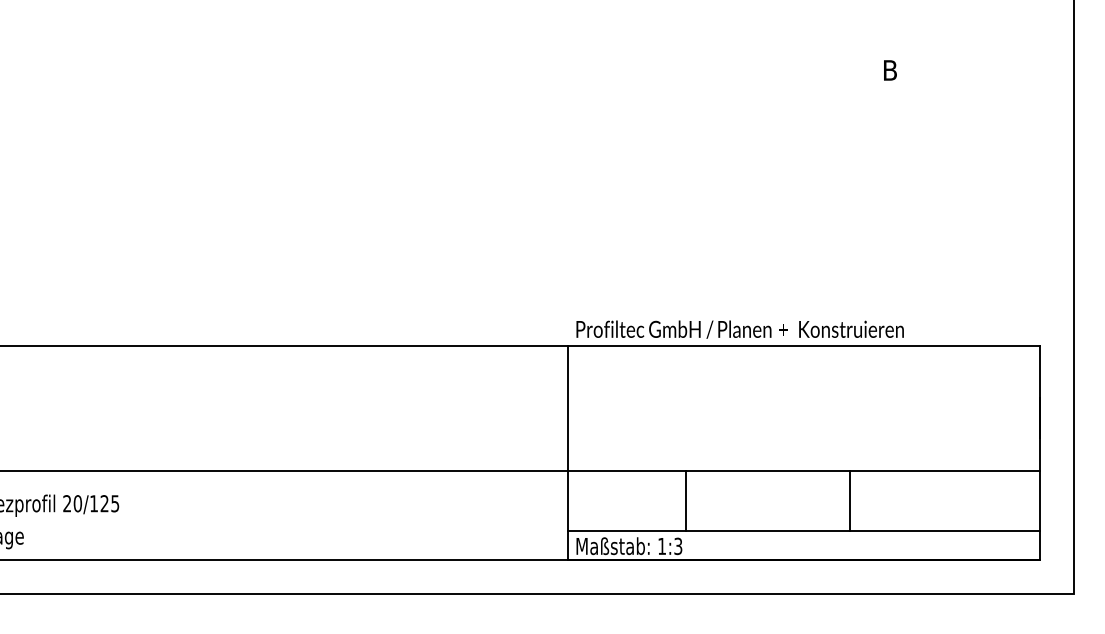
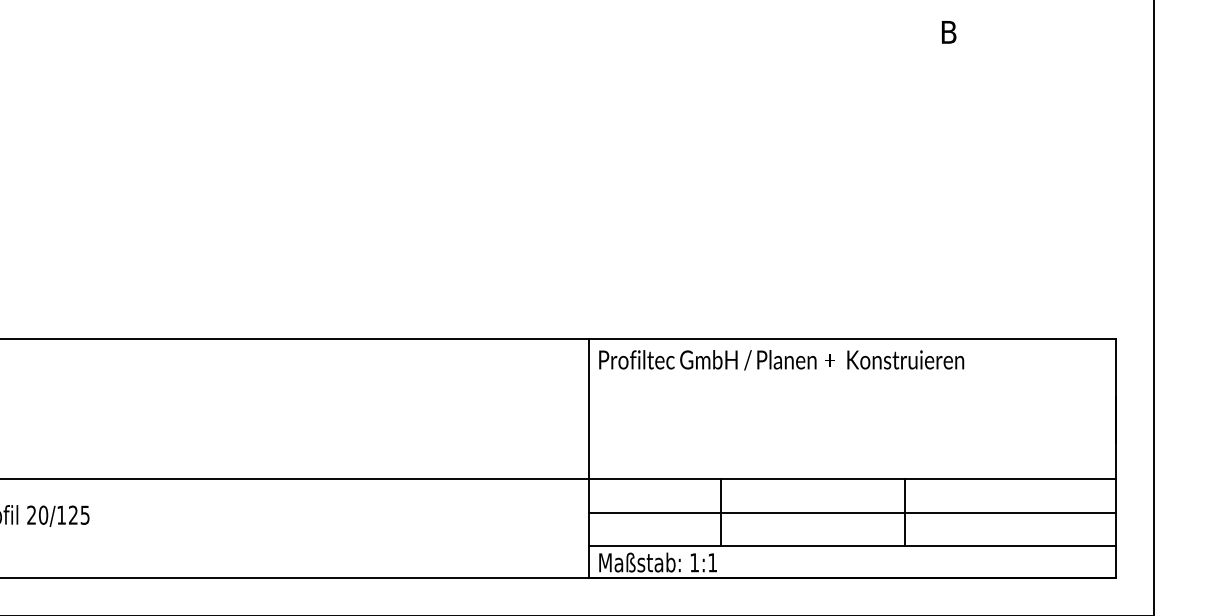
text: (739, 329) -> (780, 360), moved
line: (803, 501) -> (852, 512), added
text: (678, 546) -> (712, 562), 1:3 -> 1:1

